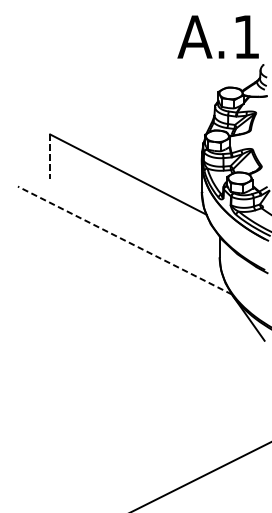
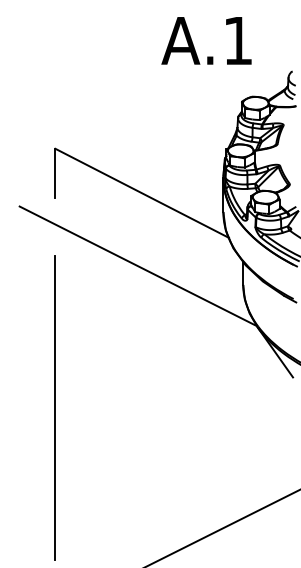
text: (218, 36) -> (206, 40), moved
line: (50, 156) -> (55, 173), dashed -> solid
line: (125, 240) -> (138, 266), dashed -> solid
line: (50, 367) -> (55, 407), added

